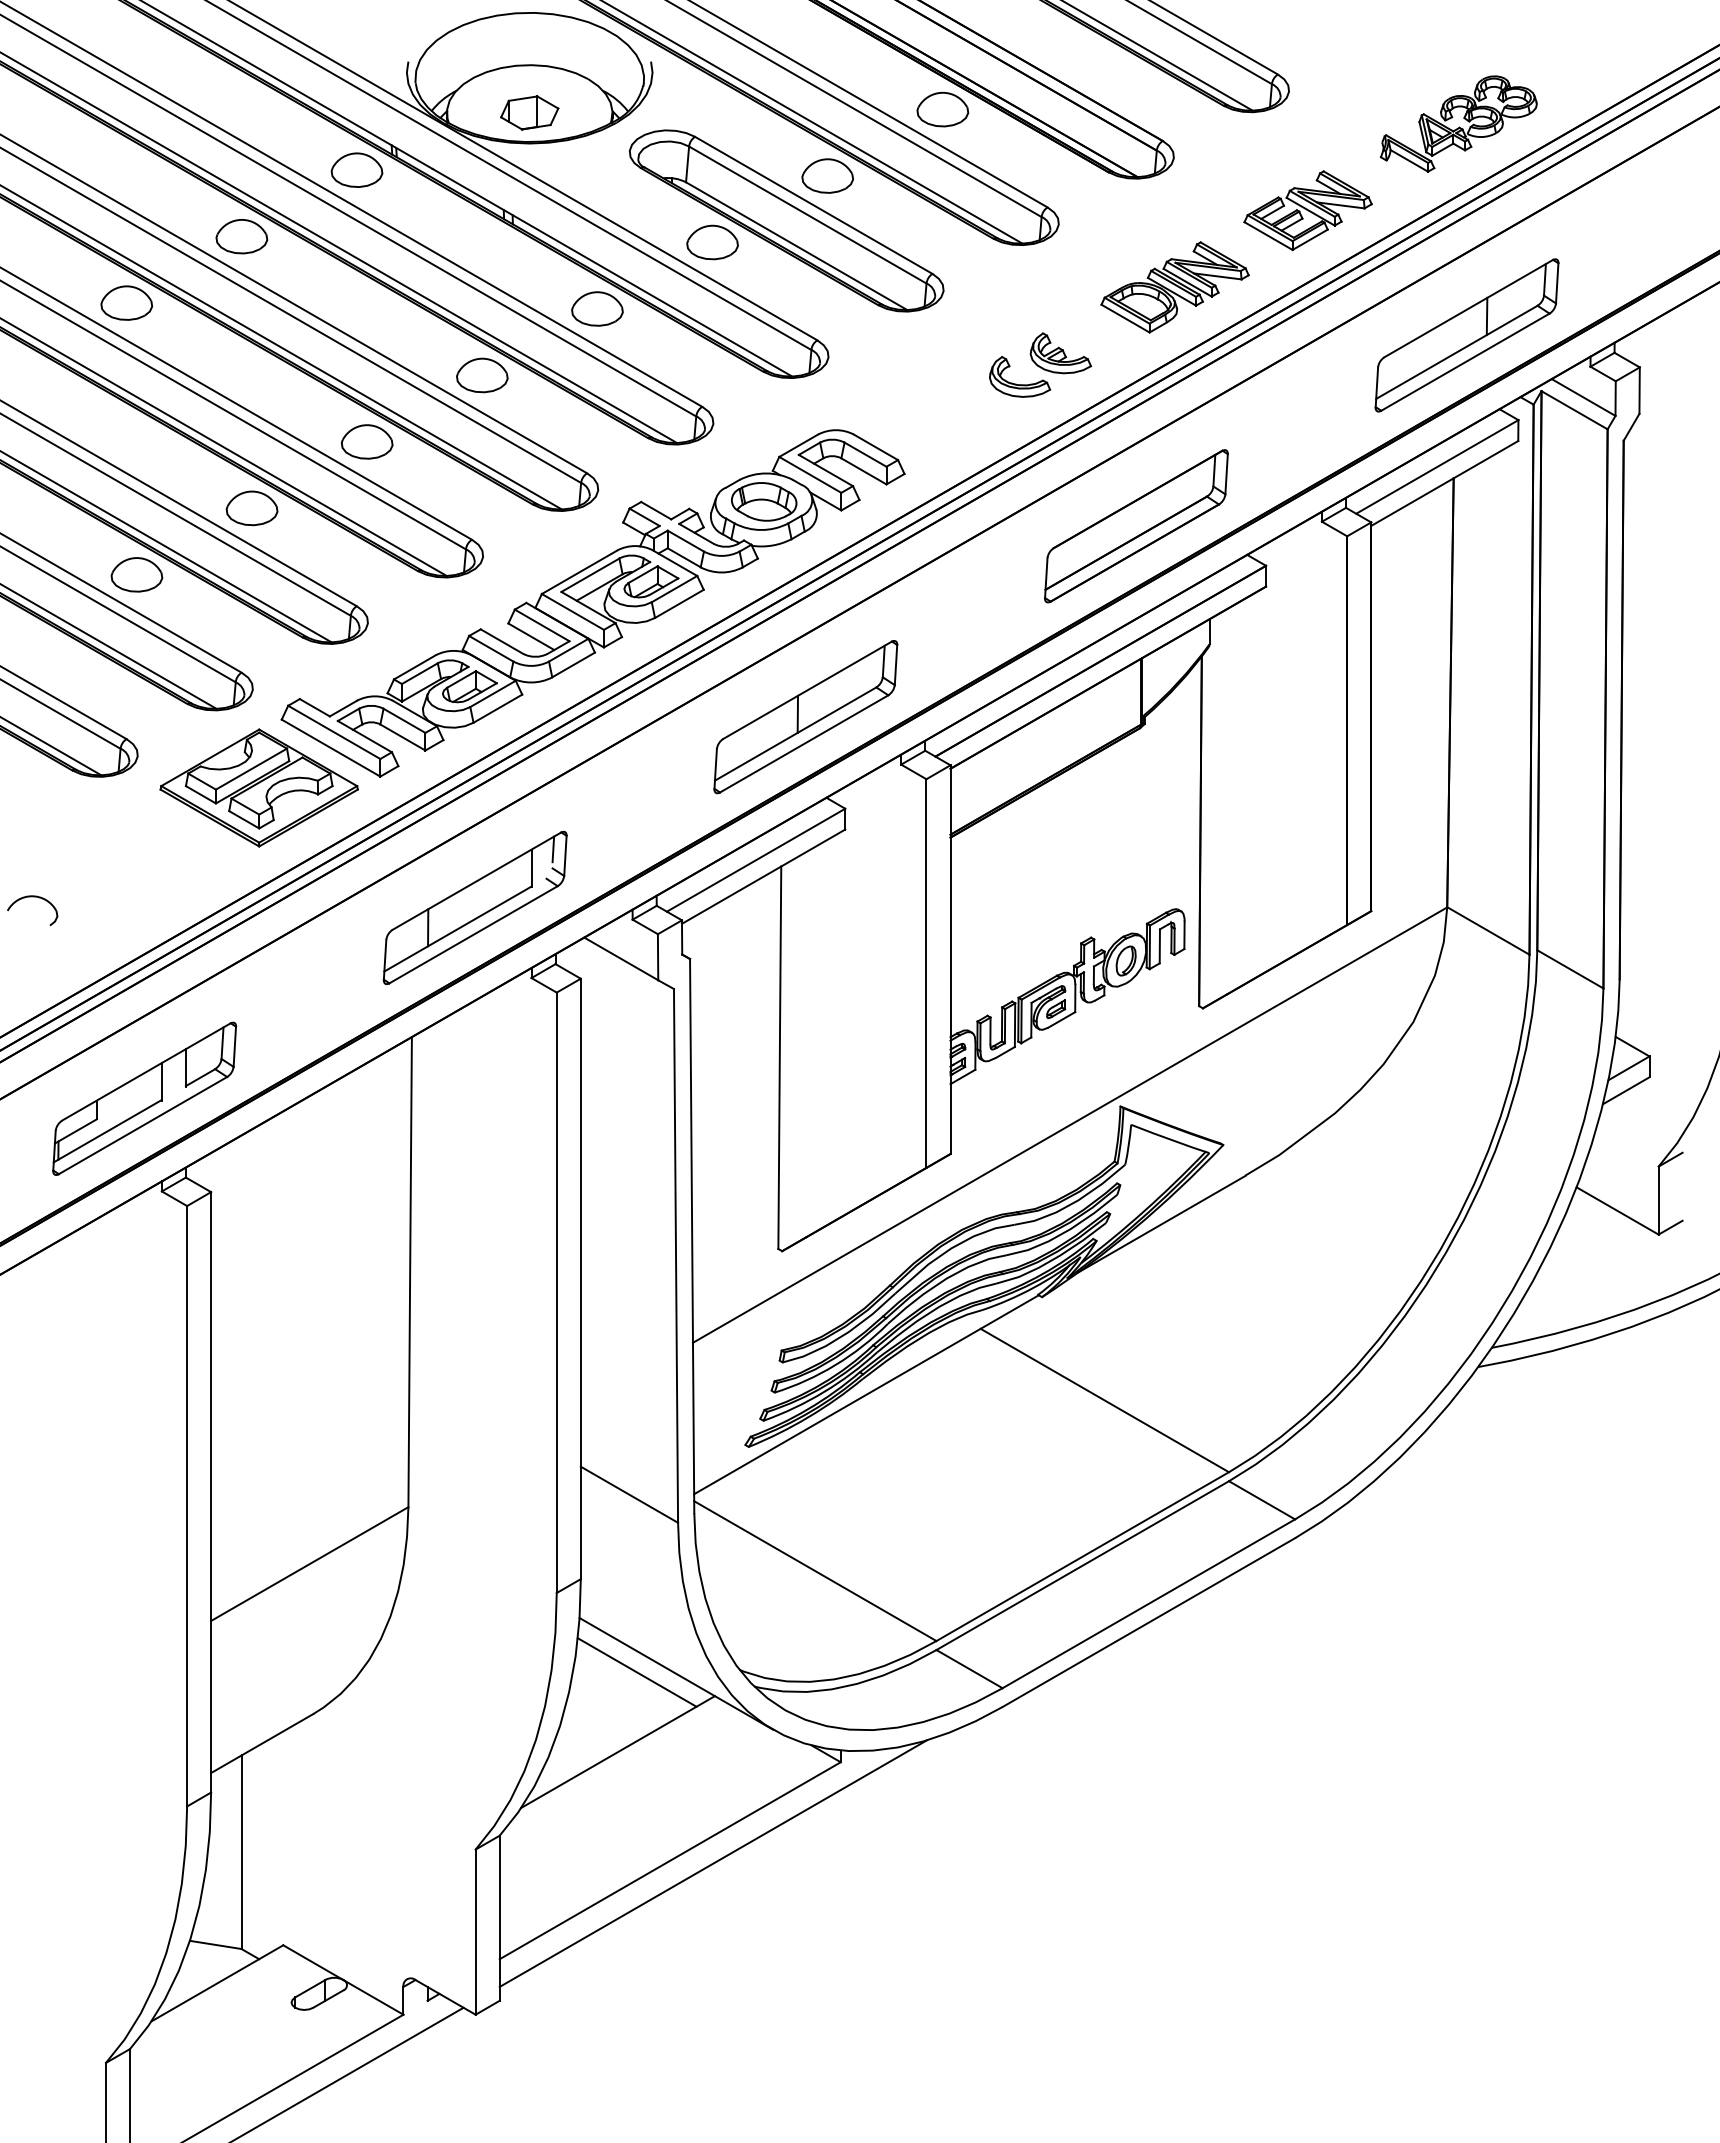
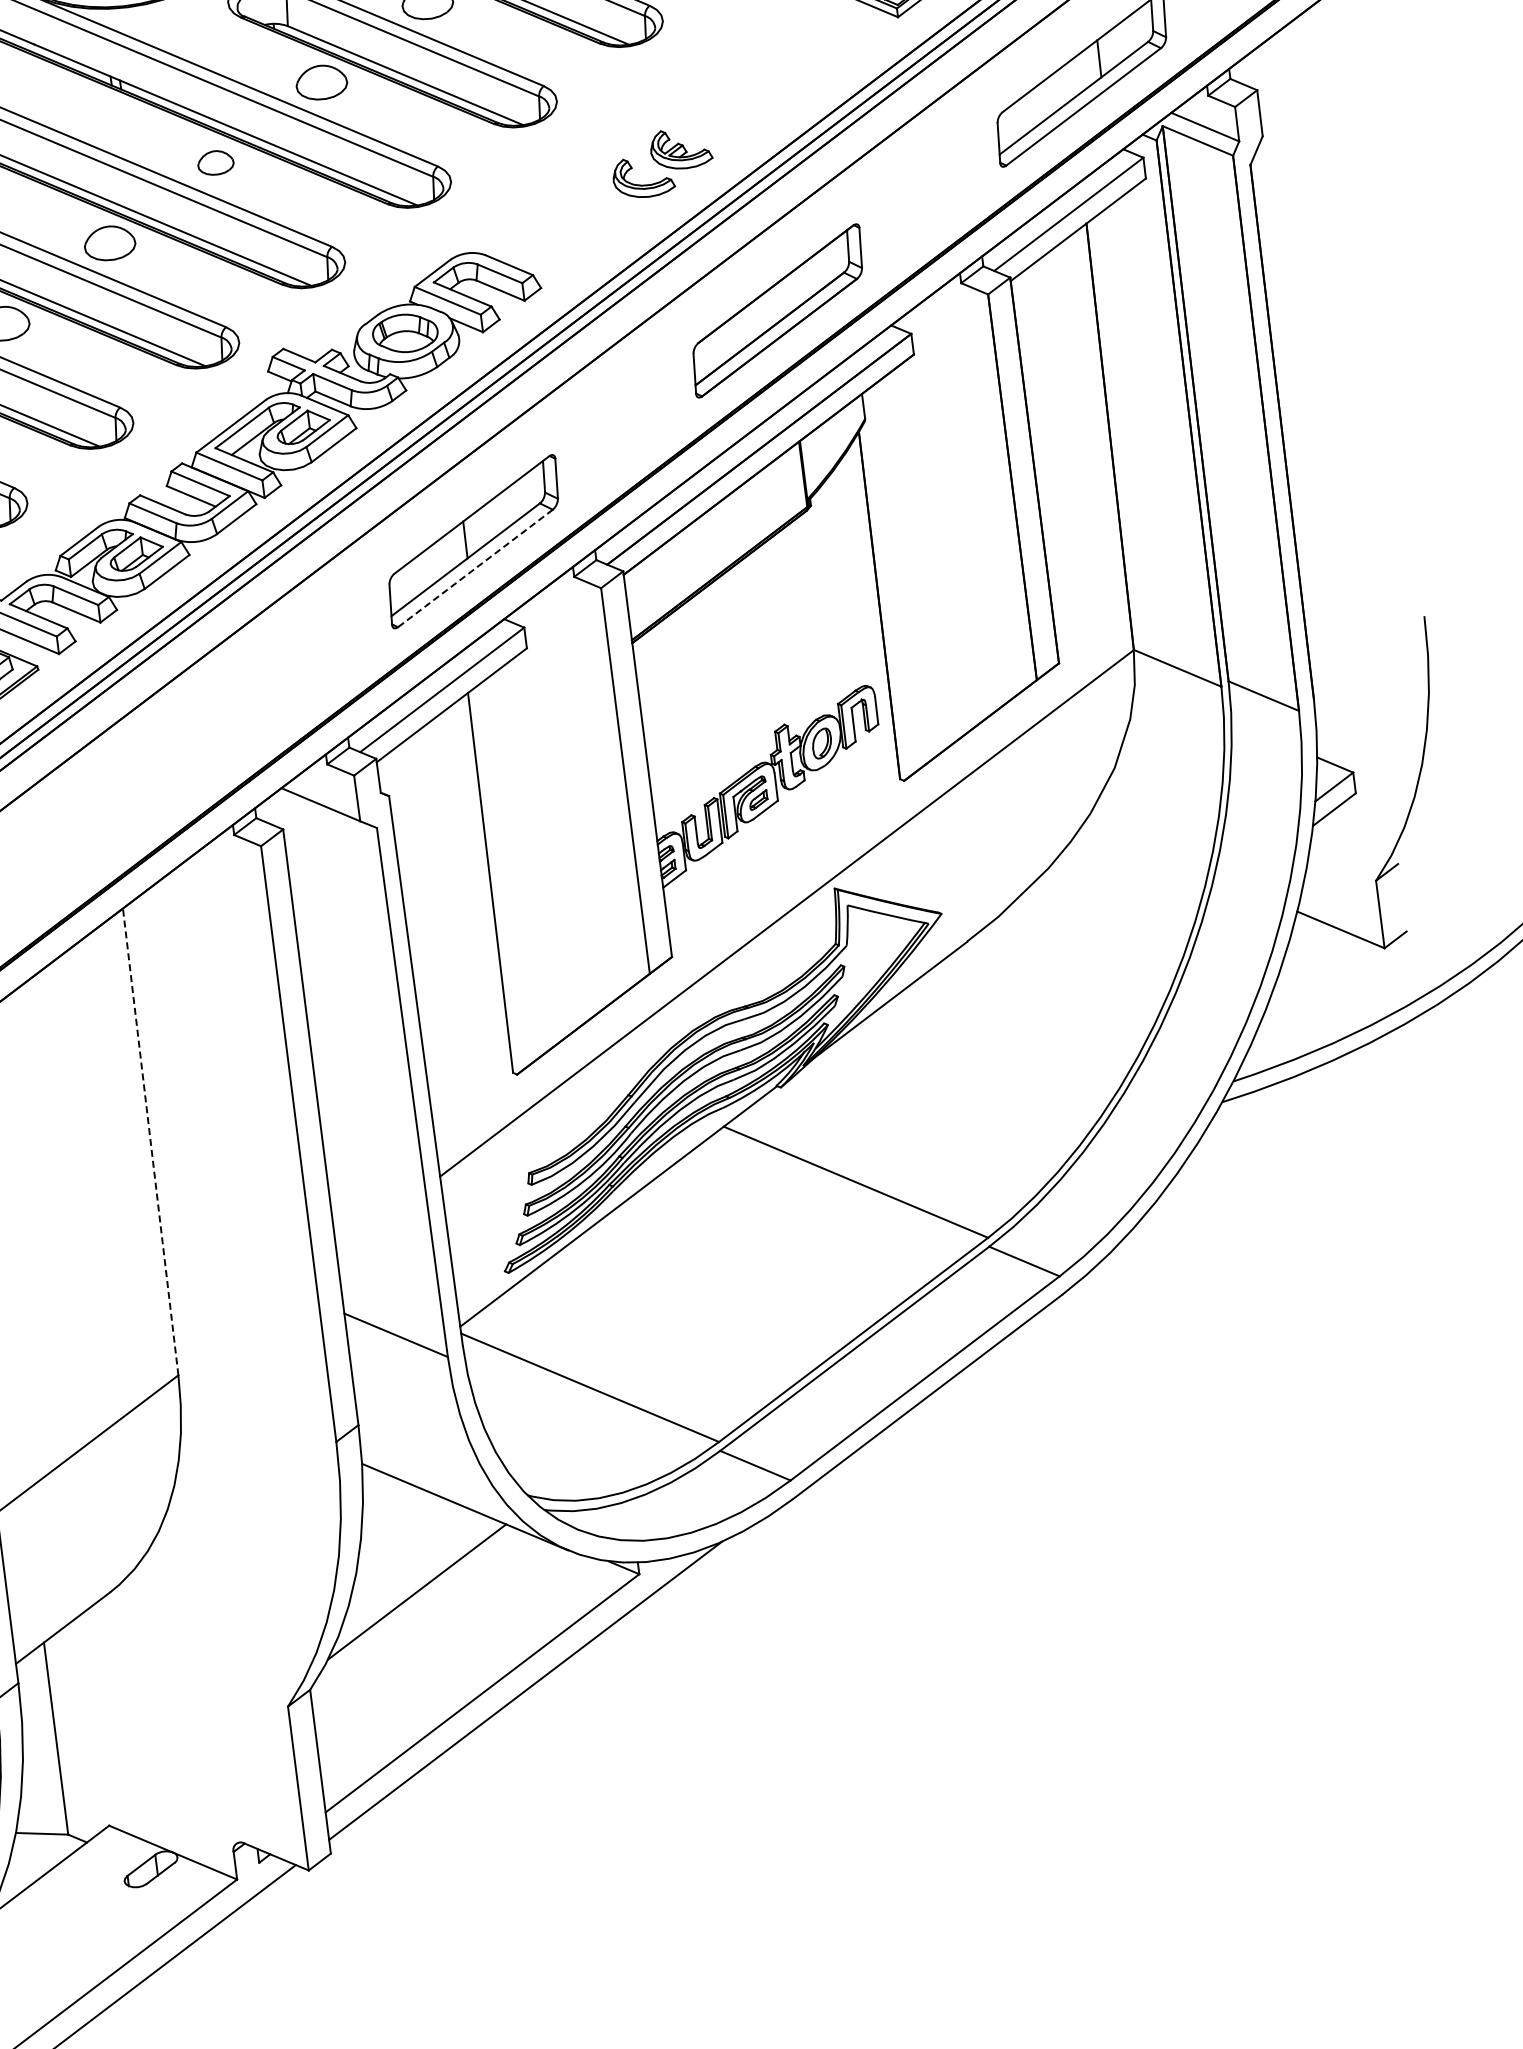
part: (1174, 287) -> (785, 69), removed
part: (597, 308) -> (215, 162), size x0.7
line: (803, 744) -> (474, 569), solid -> dashed
part: (474, 907) -> (168, 772), removed
line: (410, 1271) -> (150, 1141), solid -> dashed
line: (636, 1672) -> (425, 1510), removed

